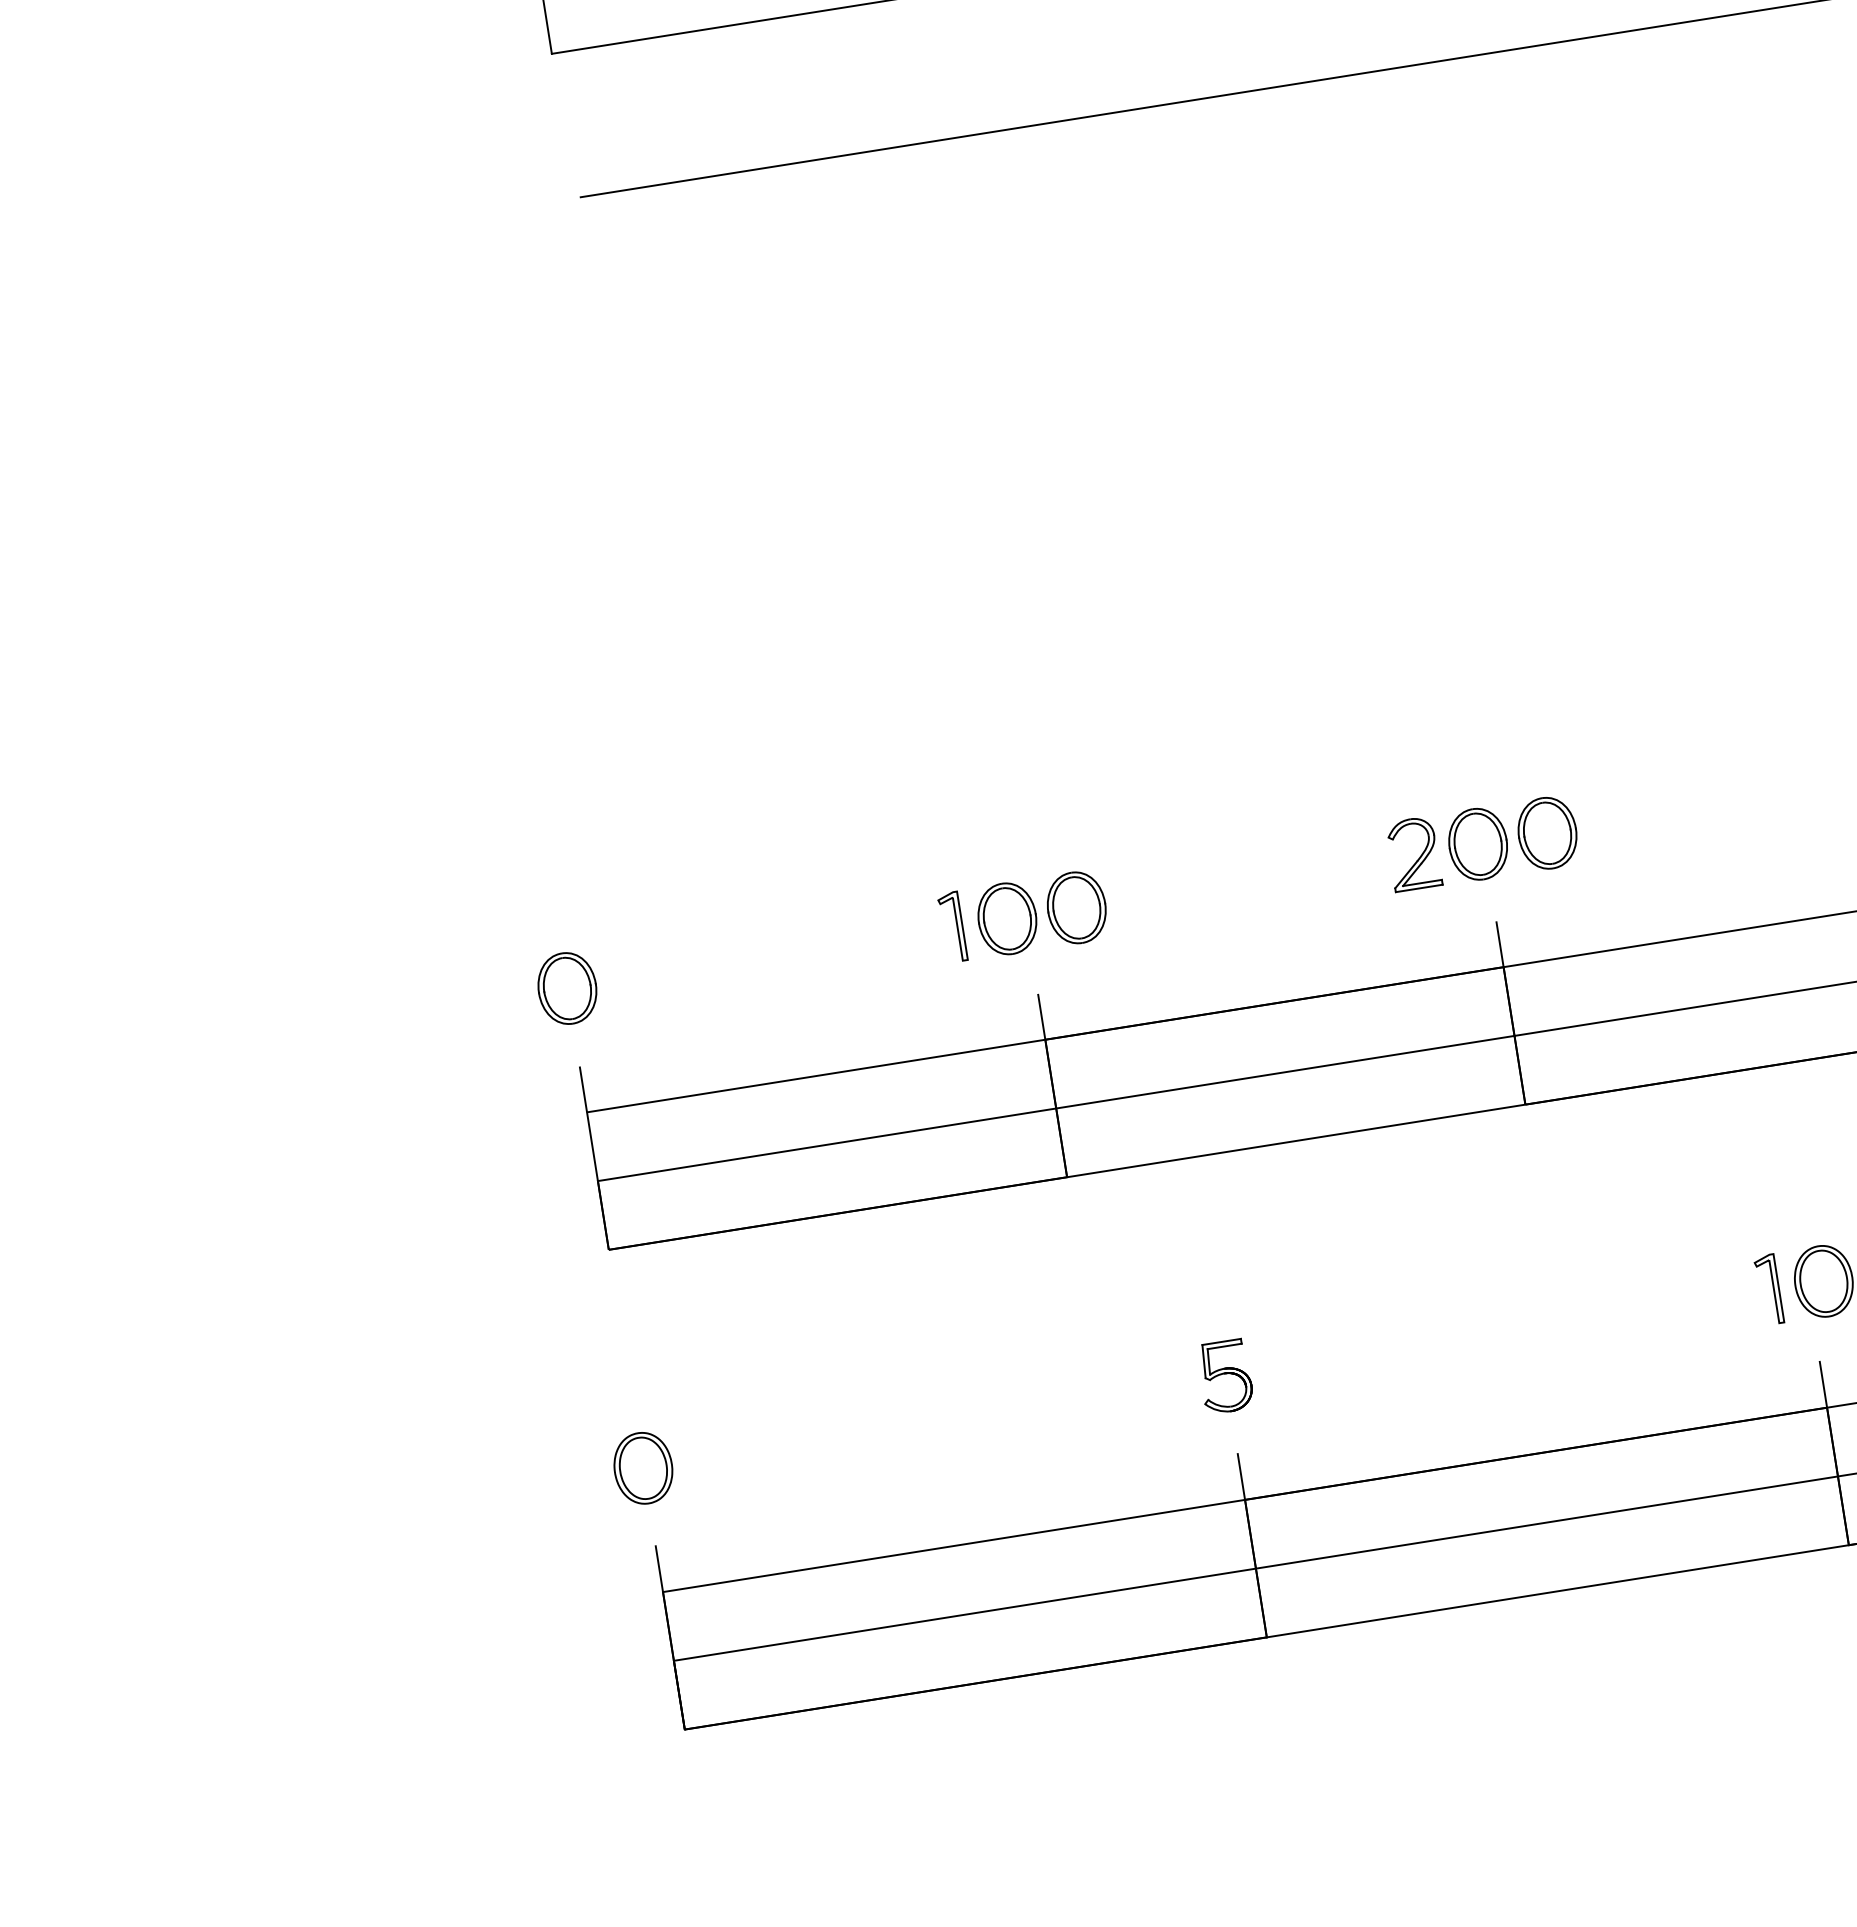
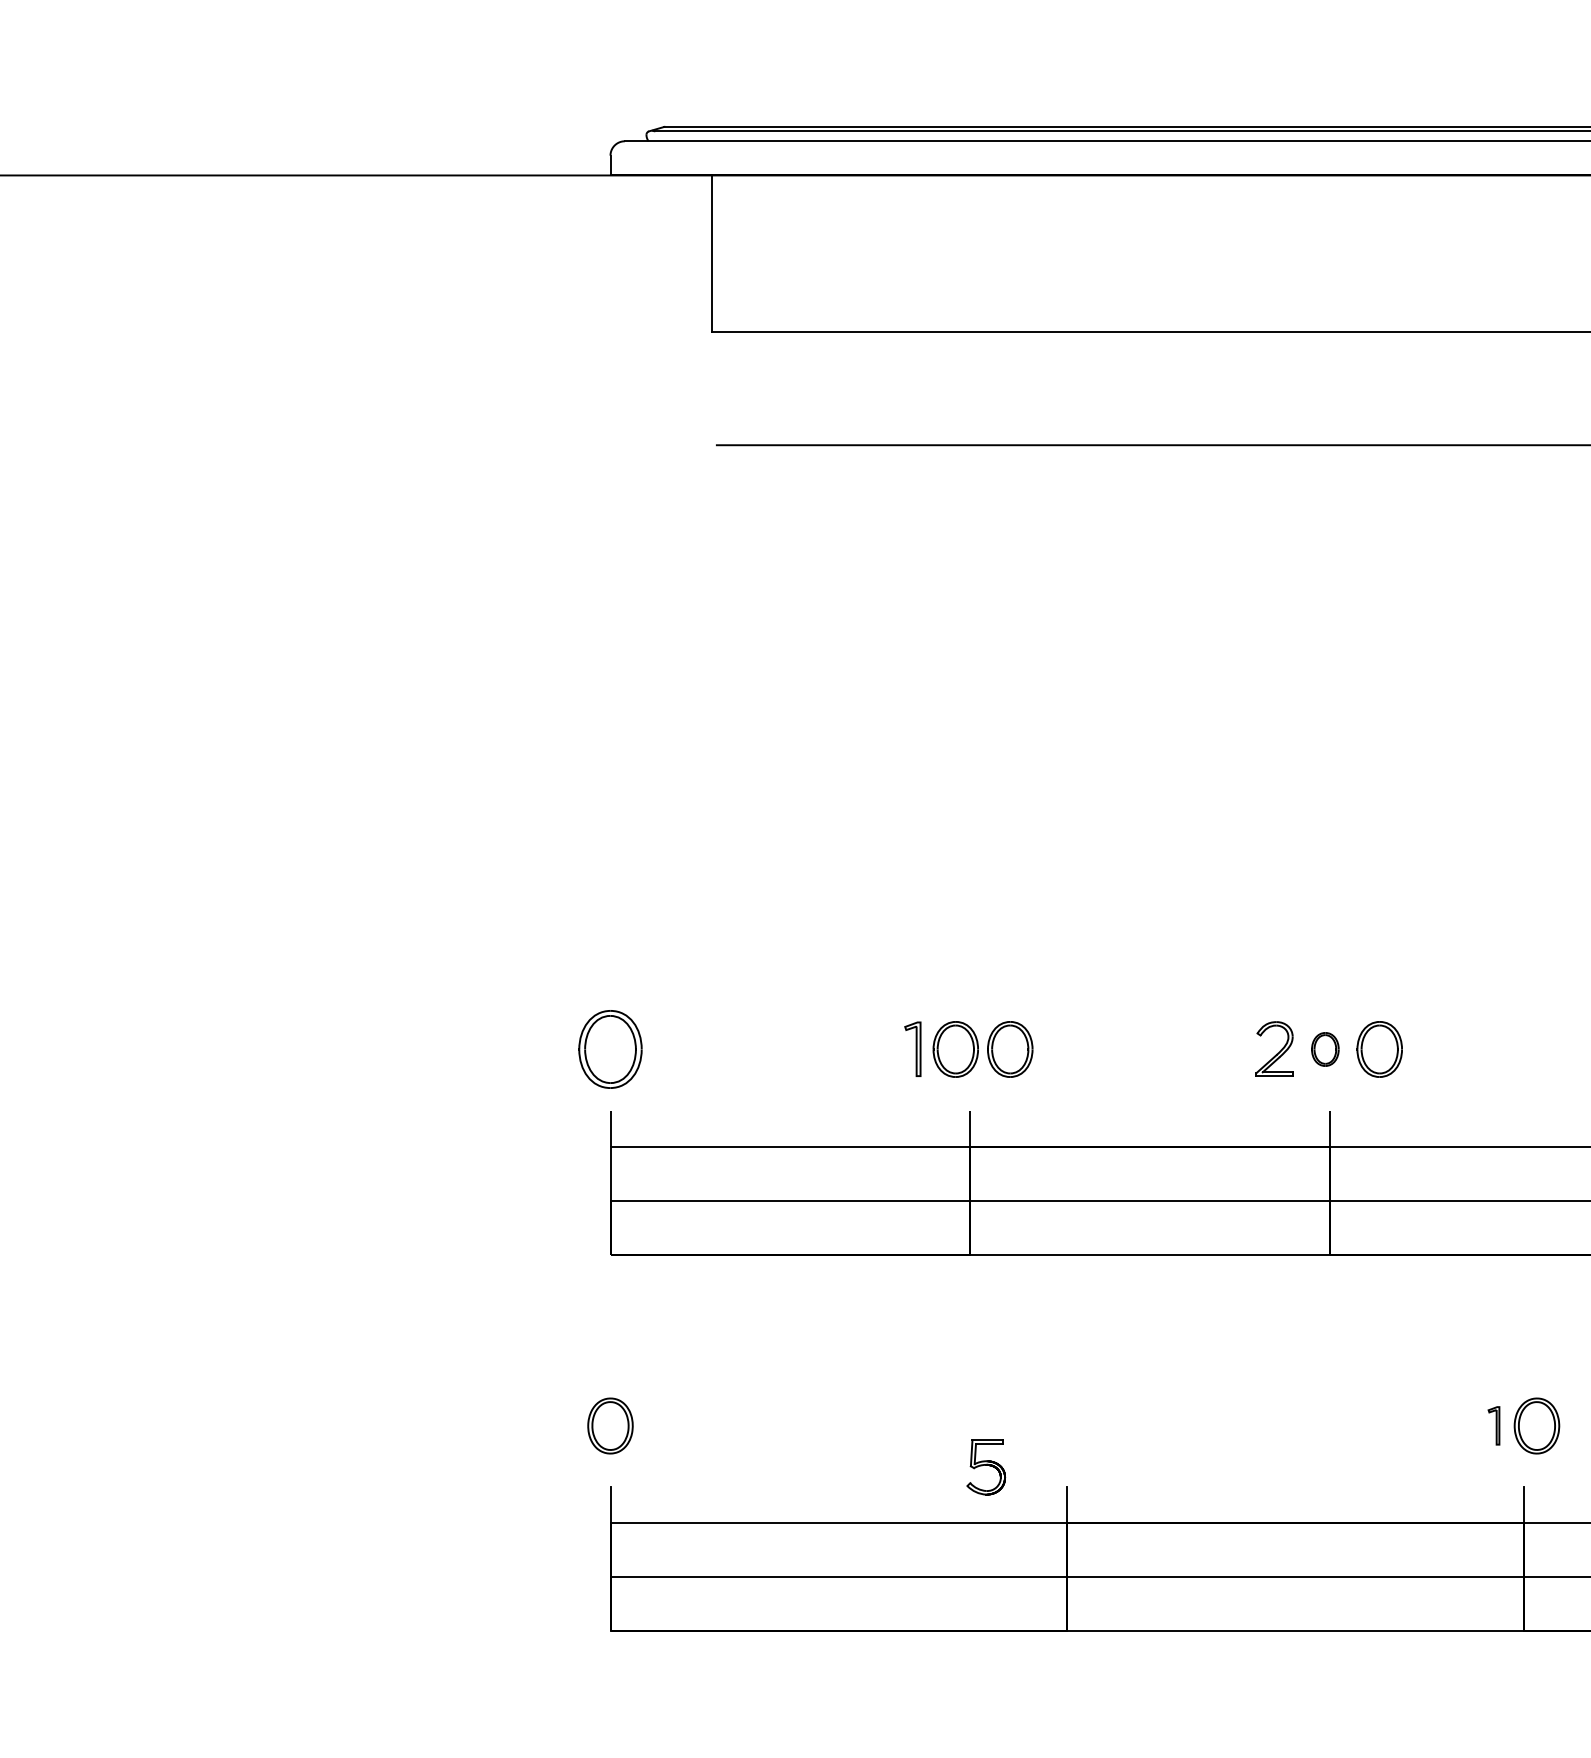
part: (1478, 844) -> (1325, 1049), size x0.6
part: (567, 988) -> (610, 1049), size x1.4
part: (1768, 1289) -> (1493, 1425), size x0.7
part: (1225, 1376) -> (986, 1467), moved

